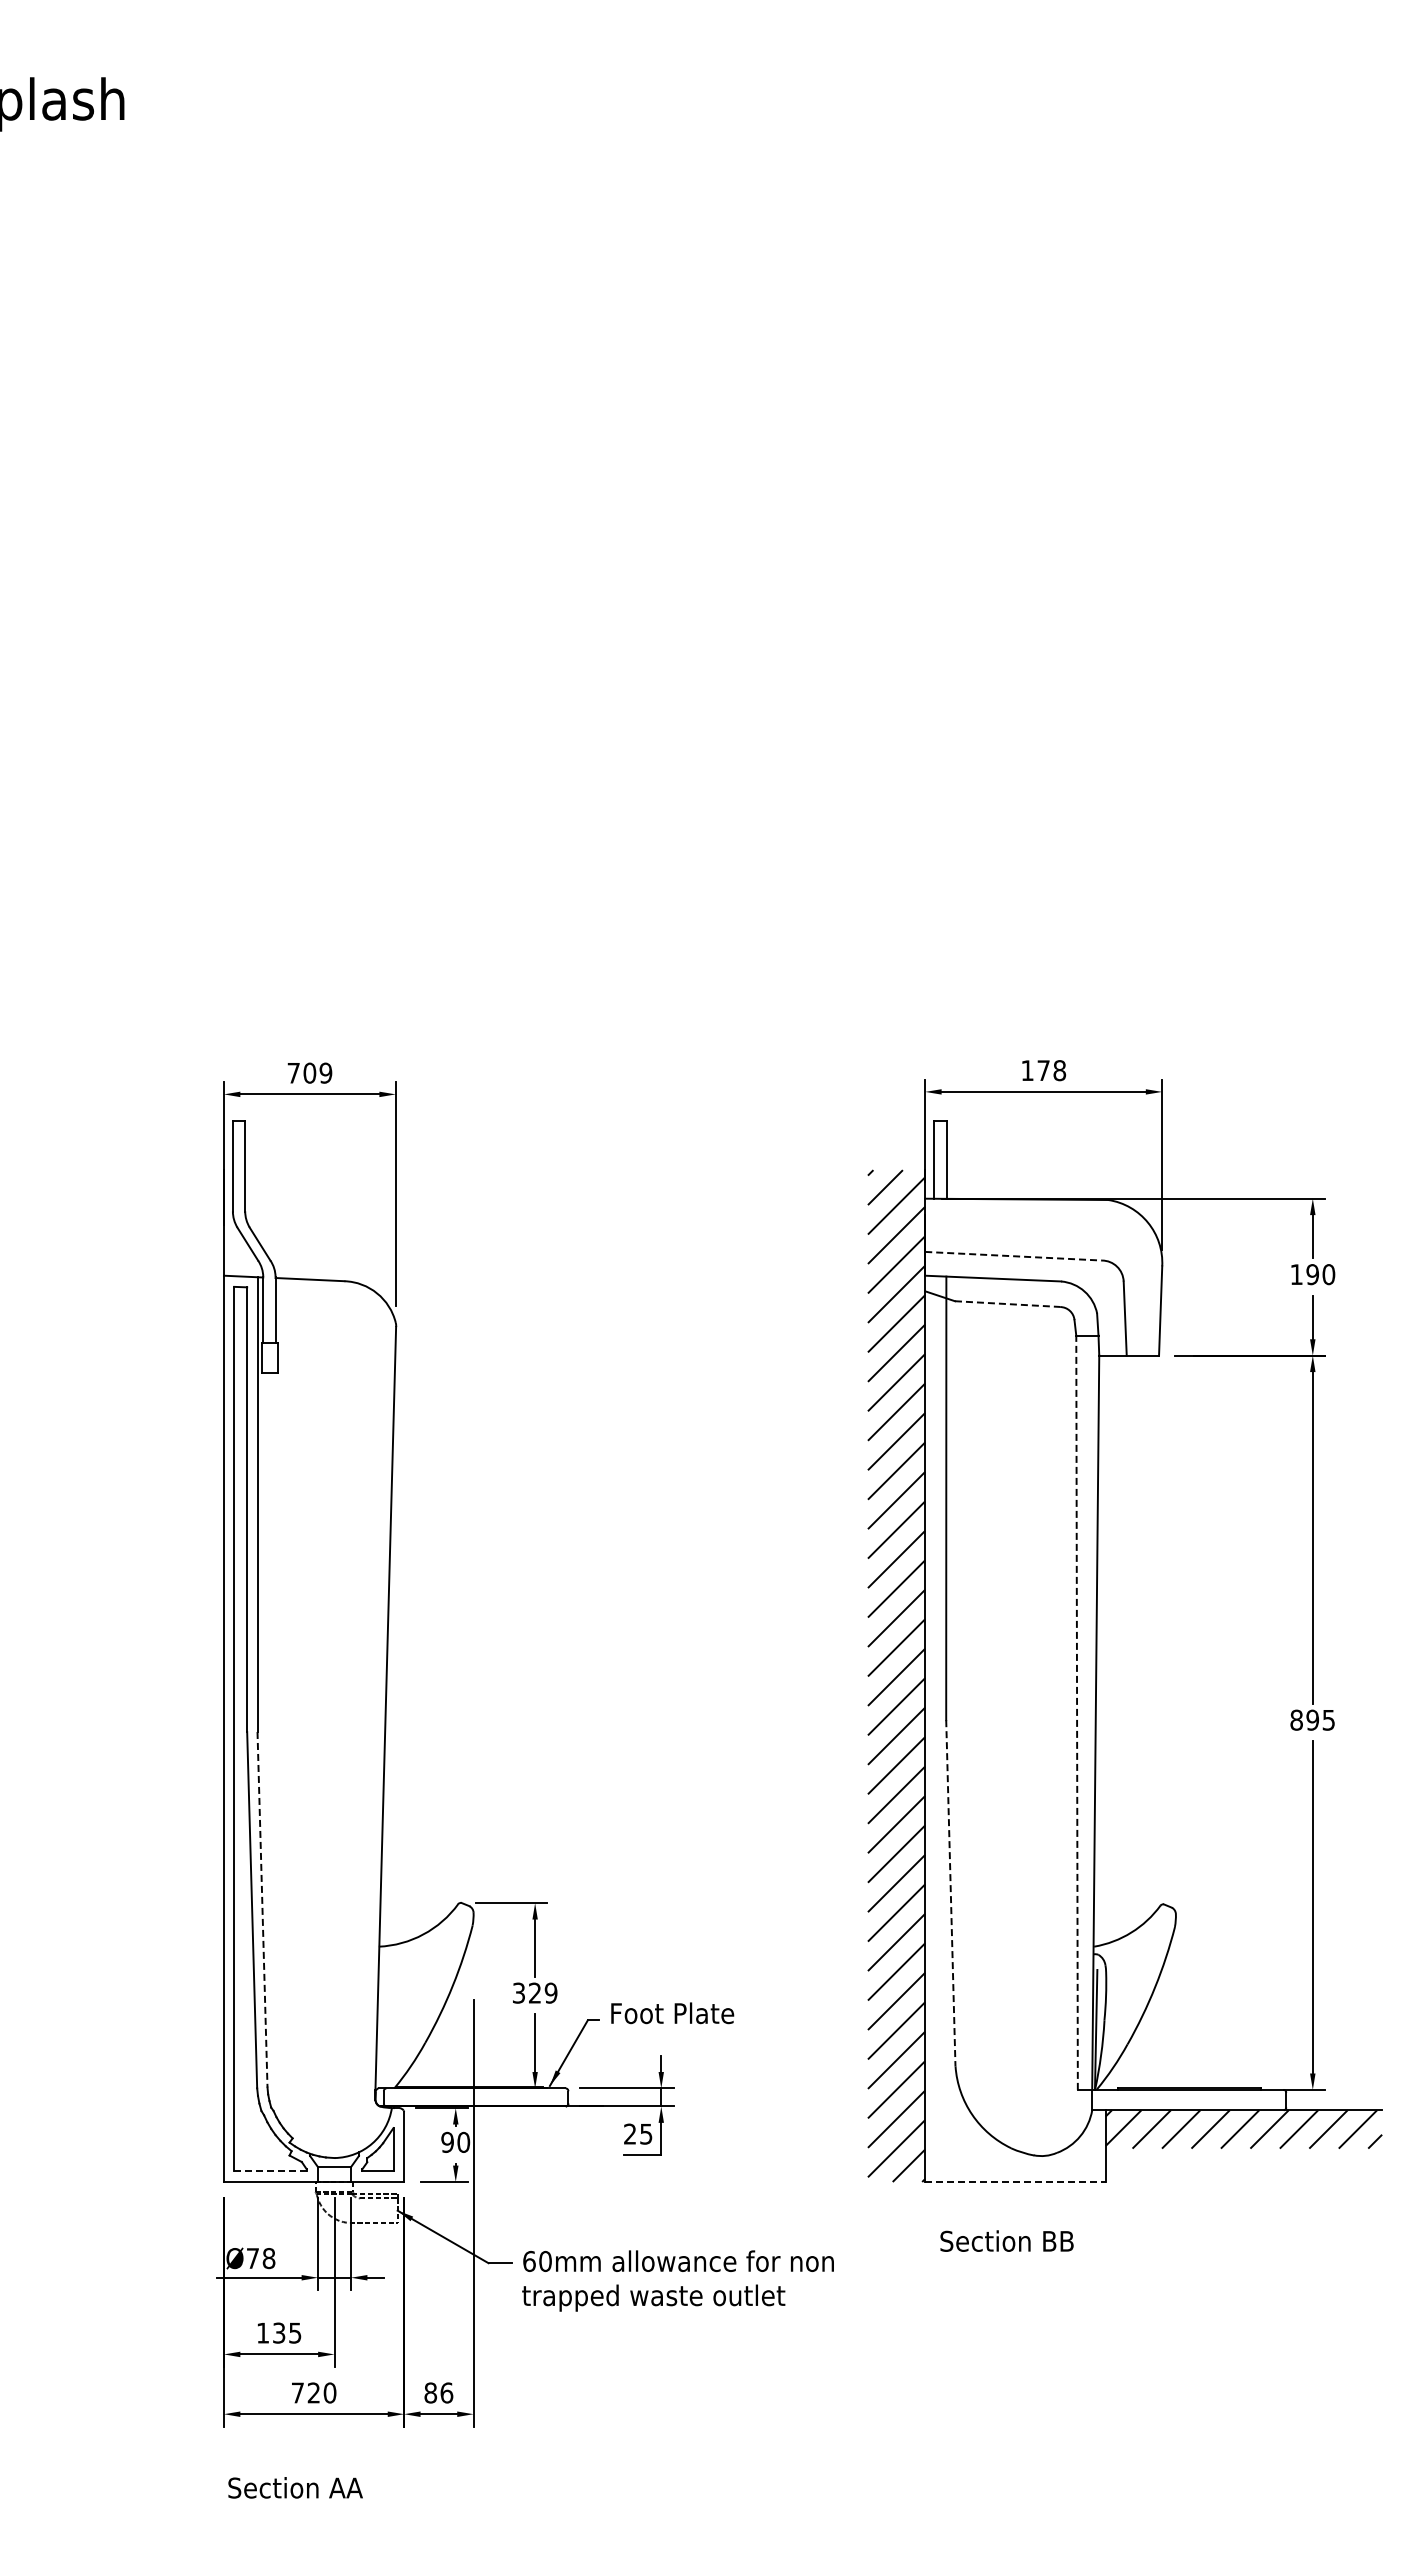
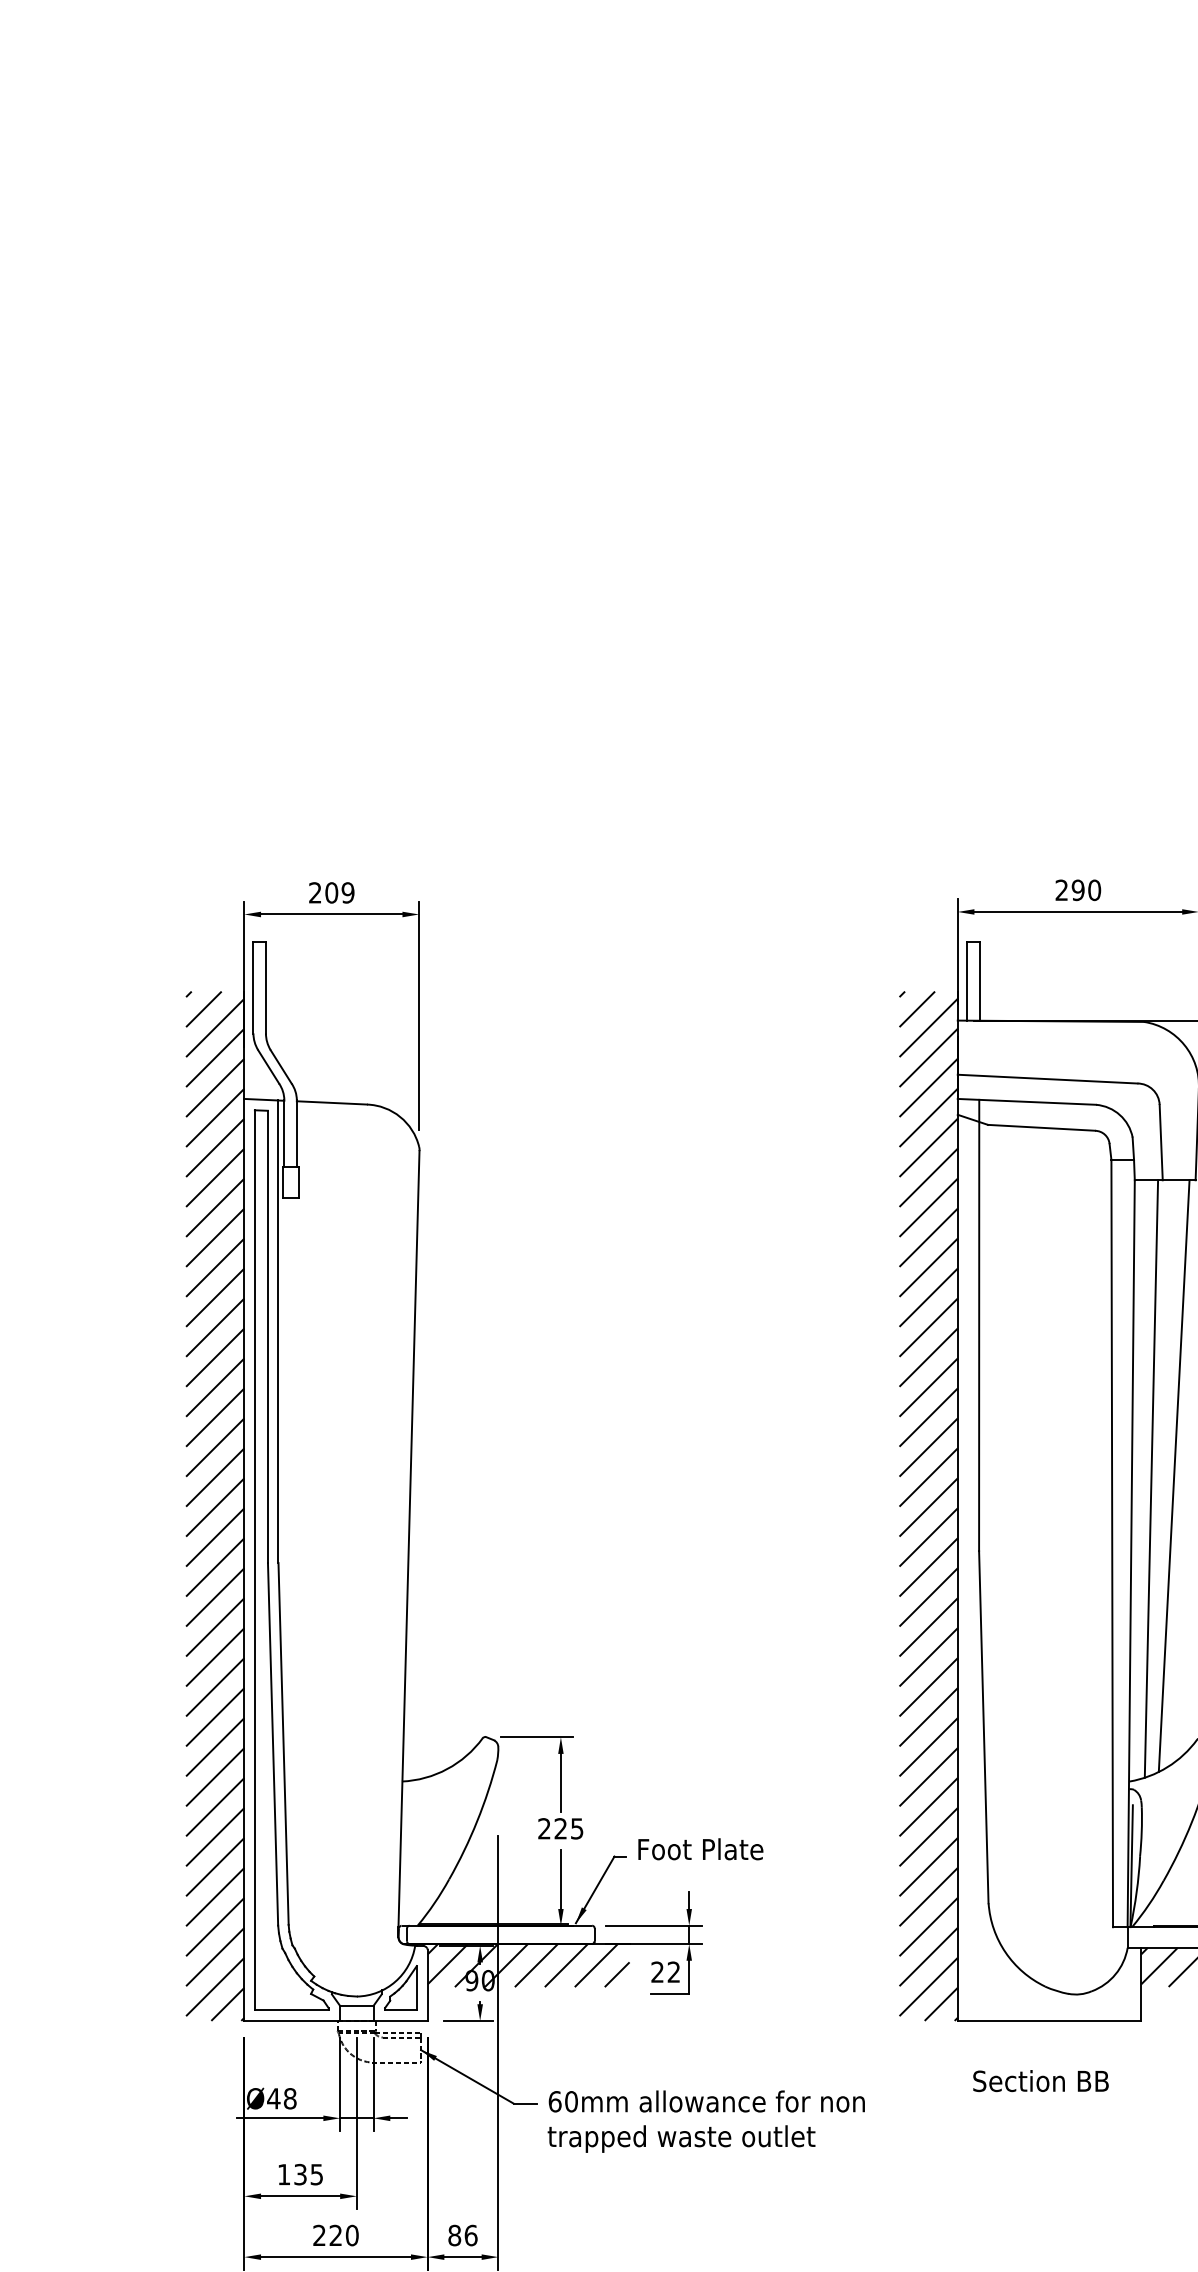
text: (1043, 1070) -> (1078, 890), 178 -> 290
text: (293, 1072) -> (315, 892), 709 -> 209
line: (1014, 1256) -> (1048, 1079), dashed -> solid
line: (1007, 1304) -> (1041, 1128), dashed -> solid
line: (1137, 1646) -> (1173, 1476), added
line: (1115, 1649) -> (1151, 1479), added
hatch: (194, 1676) -> (214, 1506), added
line: (1077, 1712) -> (1112, 1543), dashed -> solid
line: (950, 1893) -> (983, 1727), dashed -> solid
line: (262, 1909) -> (283, 1743), dashed -> solid
text: (535, 1992) -> (561, 1828), 329 -> 225
hatch: (503, 2127) -> (528, 1965), added
text: (646, 2133) -> (674, 1971), 25 -> 22
line: (271, 2171) -> (292, 2010), dashed -> solid
line: (1015, 2182) -> (1049, 2021), dashed -> solid
text: (252, 2258) -> (273, 2098), 78 -> 48
text: (297, 2392) -> (319, 2235), 720 -> 220

